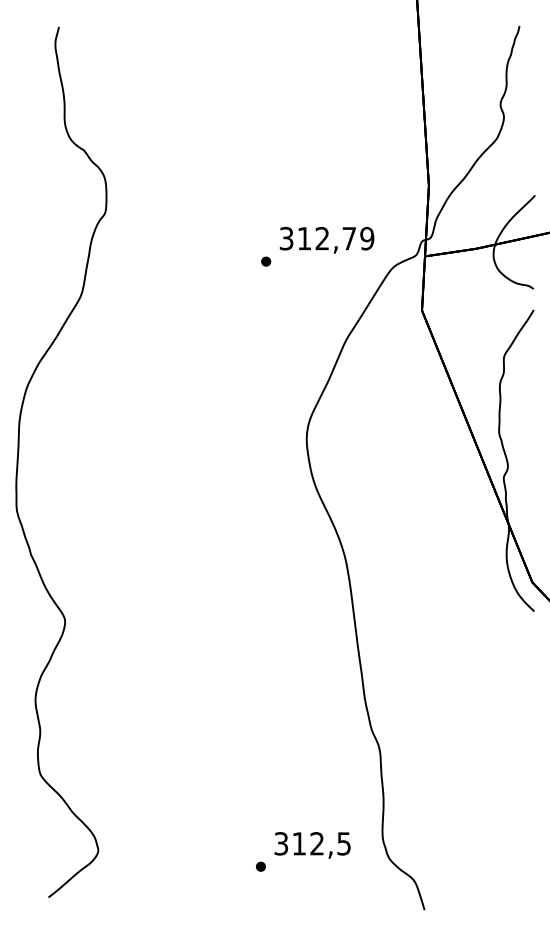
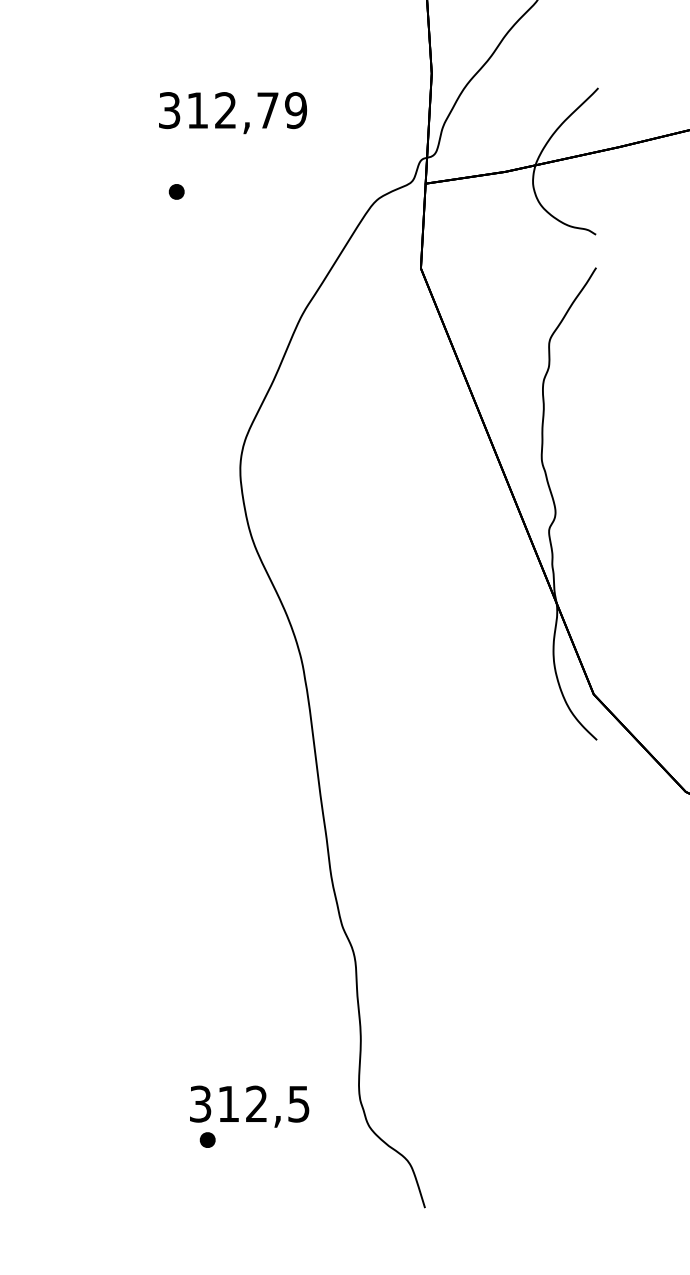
text: (326, 239) -> (232, 111), moved
part: (260, 866) -> (207, 1139), moved

